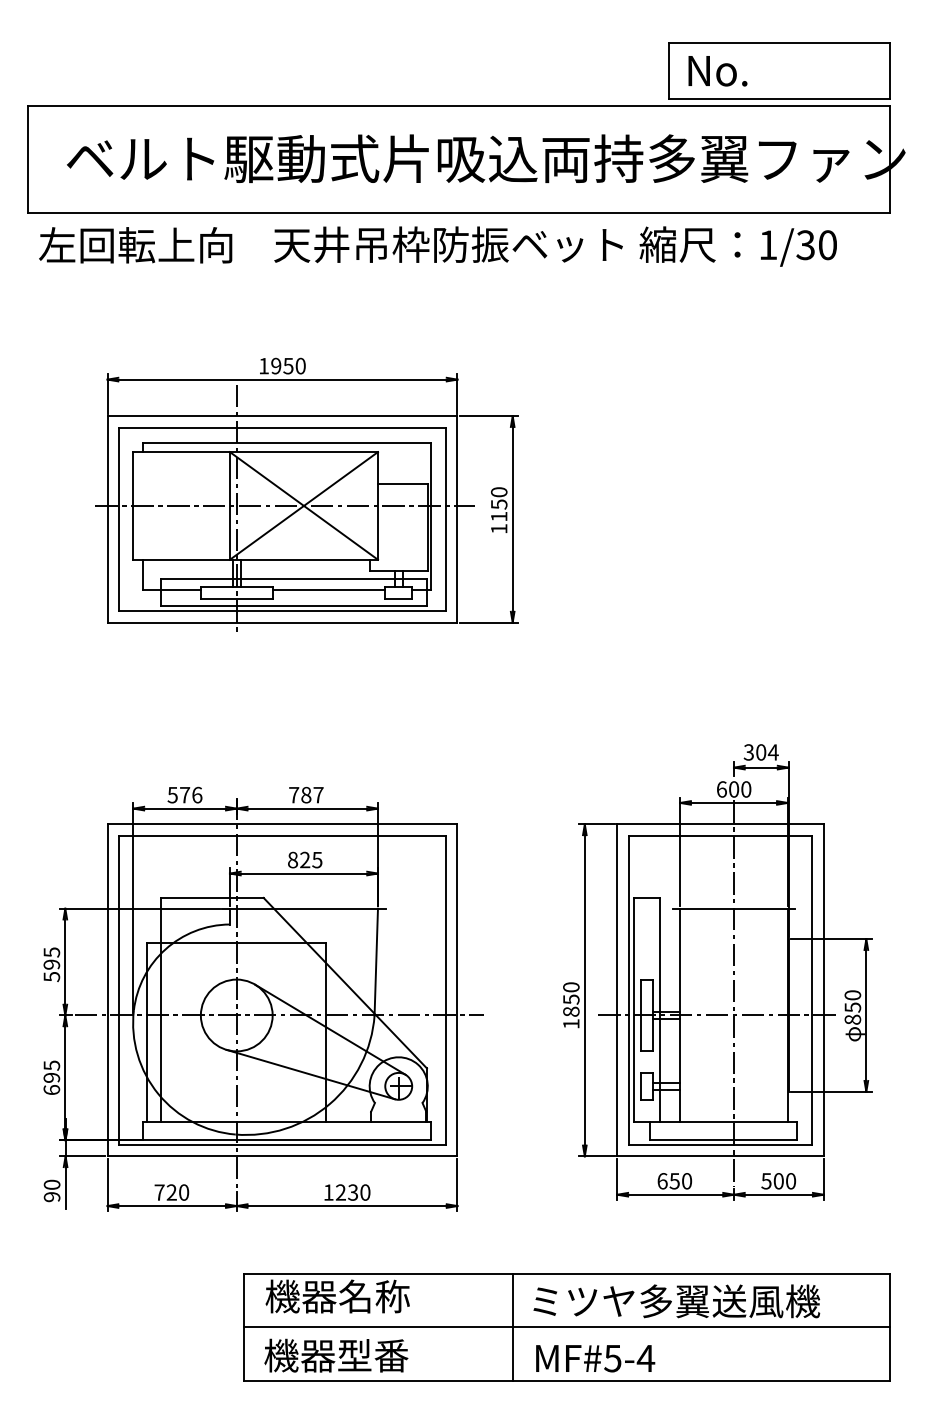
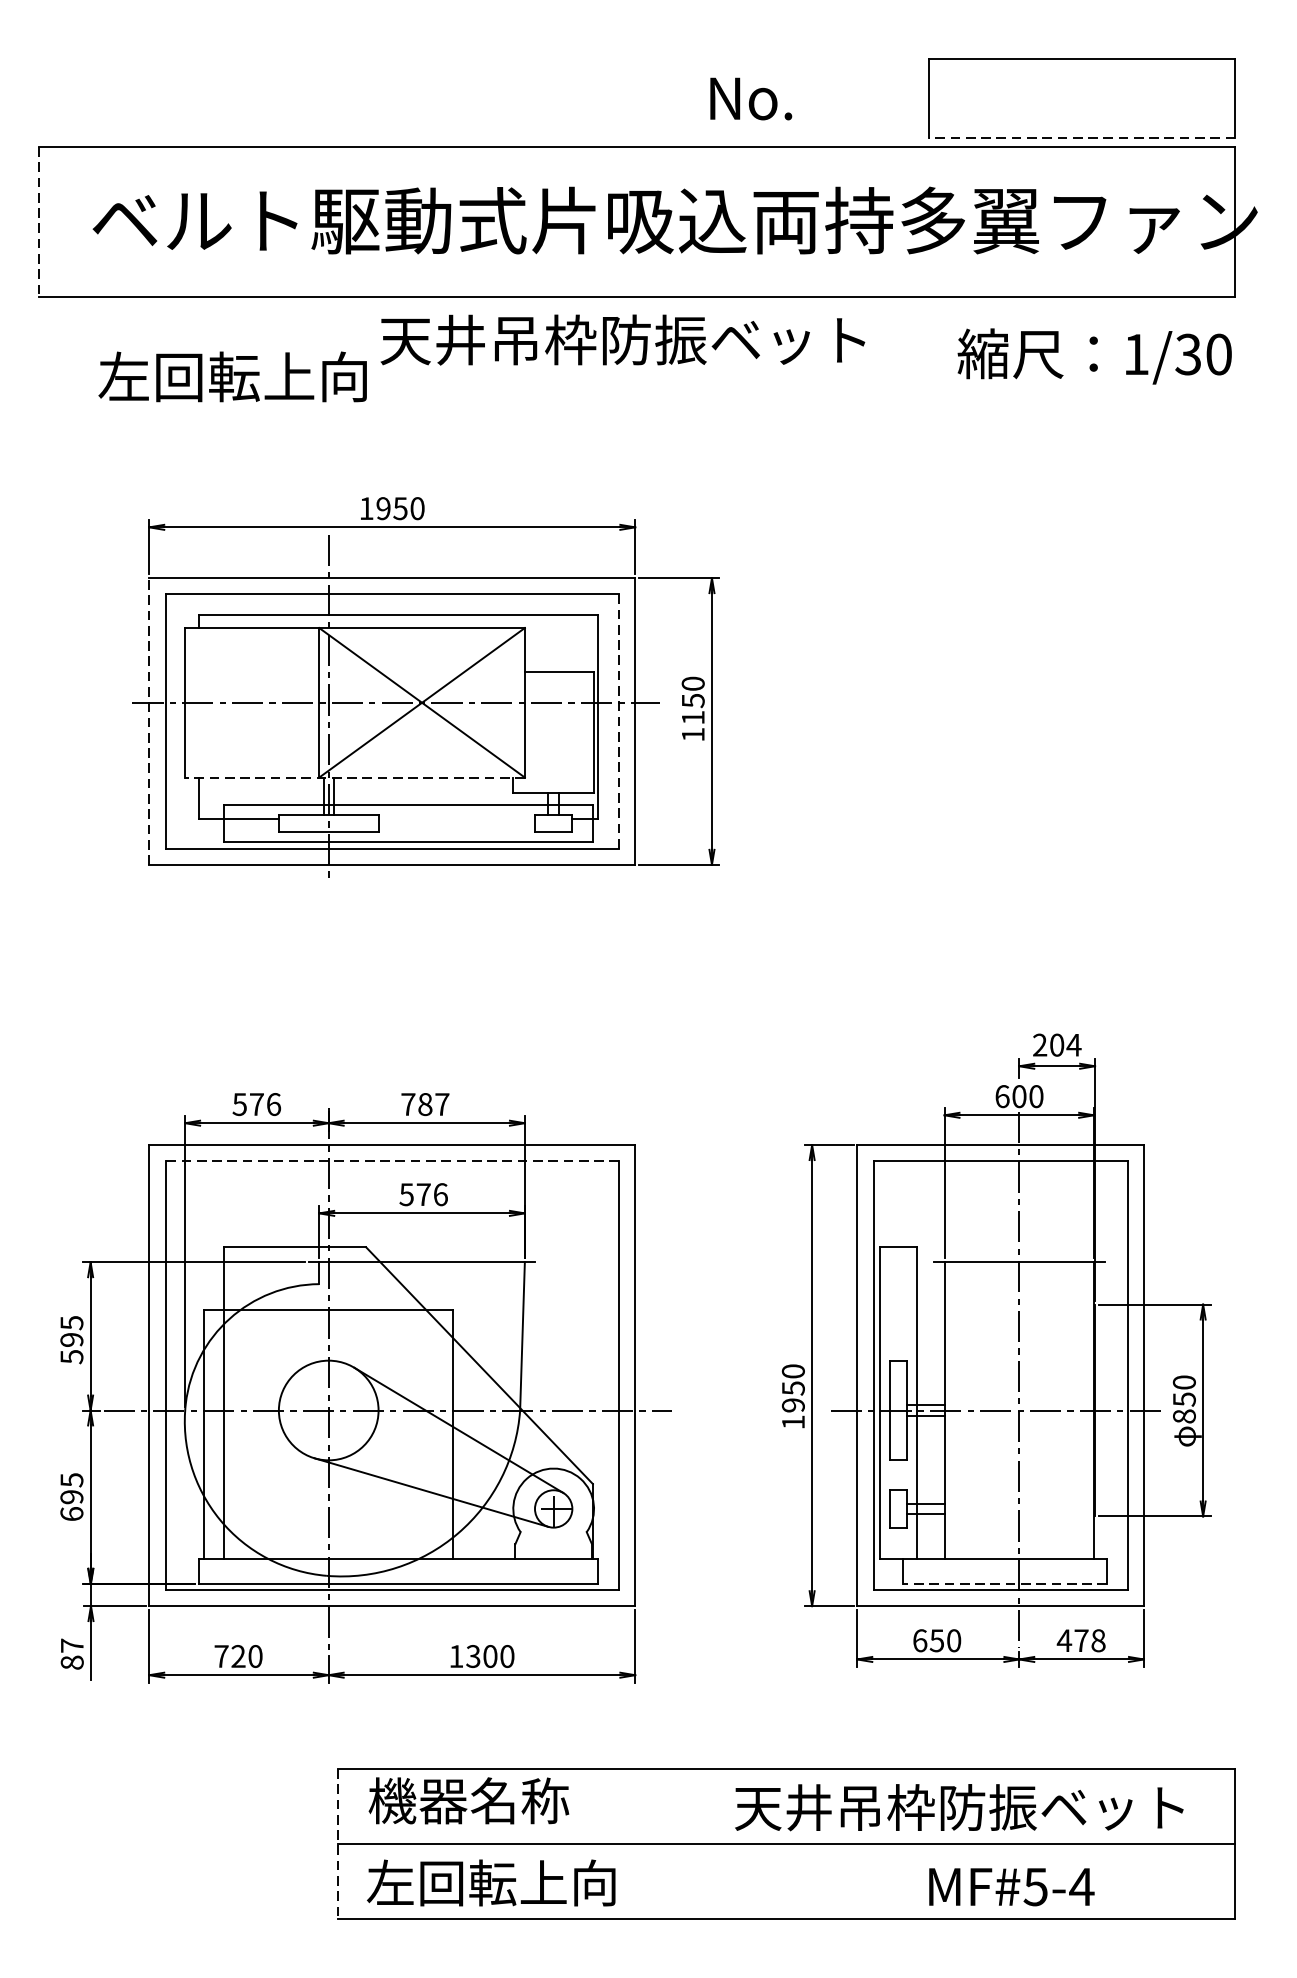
text: (717, 71) -> (750, 99), moved
line: (778, 99) -> (1081, 138), solid -> dashed
line: (28, 159) -> (39, 221), solid -> dashed
text: (135, 245) -> (232, 377), moved
text: (737, 246) -> (1093, 356), moved
line: (107, 518) -> (149, 720), solid -> dashed
line: (445, 519) -> (618, 721), solid -> dashed
line: (255, 559) -> (354, 777), solid -> dashed
line: (328, 589) -> (456, 818), removed
text: (748, 752) -> (1039, 1045), 304 -> 204
line: (282, 836) -> (392, 1161), solid -> dashed
text: (304, 859) -> (422, 1193), 825 -> 576
text: (571, 1011) -> (793, 1404), 1850 -> 1950
line: (723, 1140) -> (1004, 1584), solid -> dashed
text: (778, 1181) -> (1081, 1641), 500 -> 478
text: (51, 1190) -> (71, 1653), 90 -> 87
text: (346, 1192) -> (481, 1656), 1230 -> 1300
text: (690, 1301) -> (958, 1807), ミツヤ多翼送風機 -> 天井吊枠防振ベット
line: (243, 1327) -> (338, 1843), solid -> dashed
line: (512, 1327) -> (711, 1843), removed
text: (353, 1355) -> (490, 1882), 機器型番 -> 左回転上向
text: (595, 1358) -> (1011, 1886), moved

